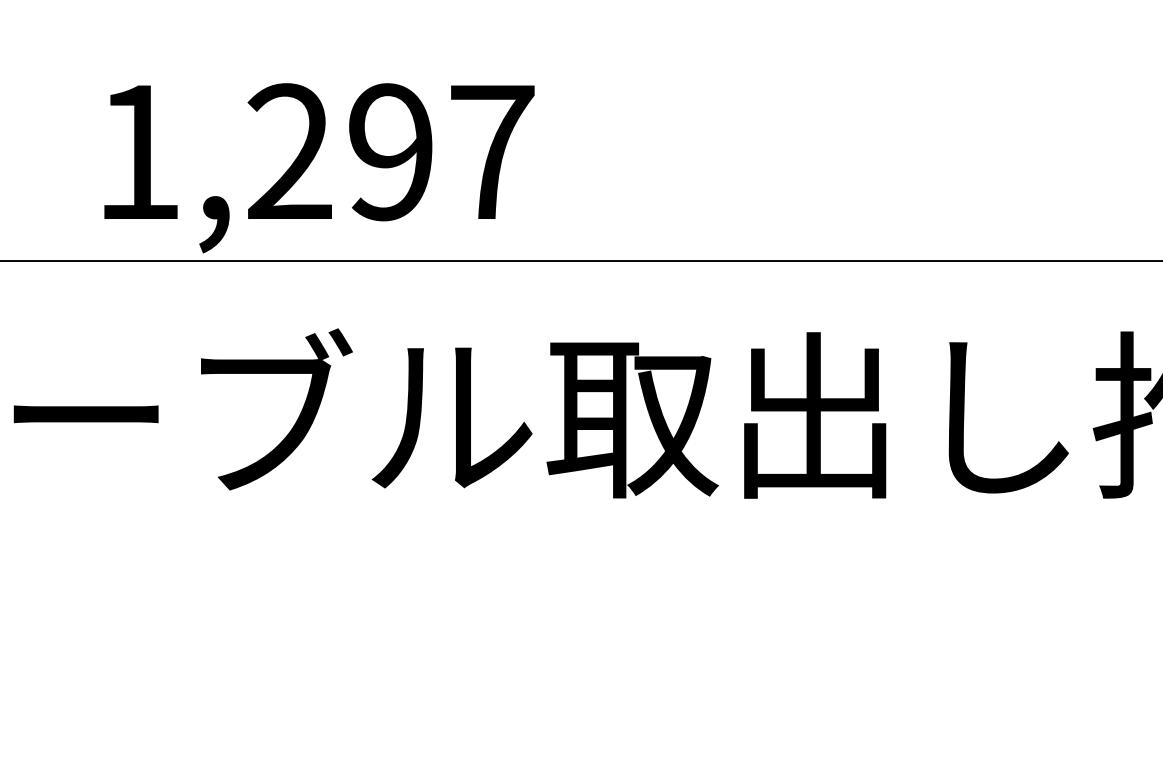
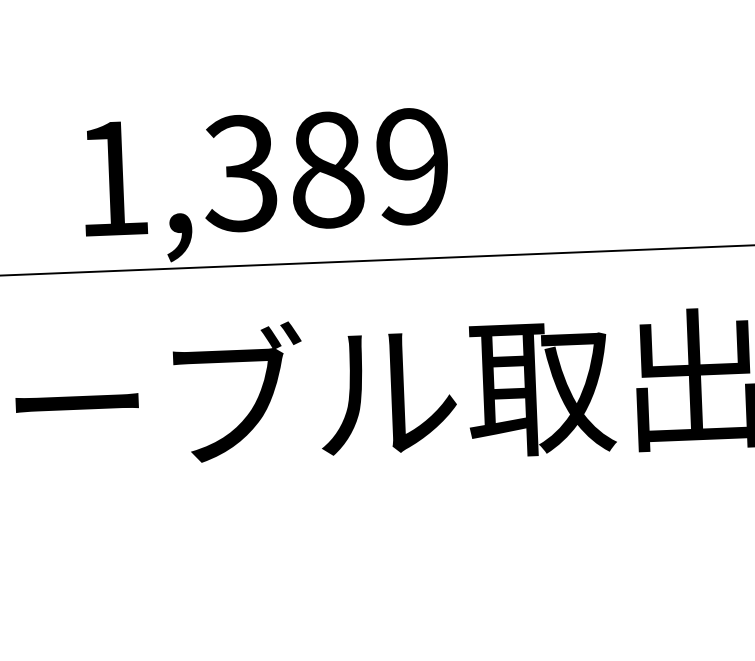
text: (389, 152) -> (325, 170), 1,297 -> 1,389

